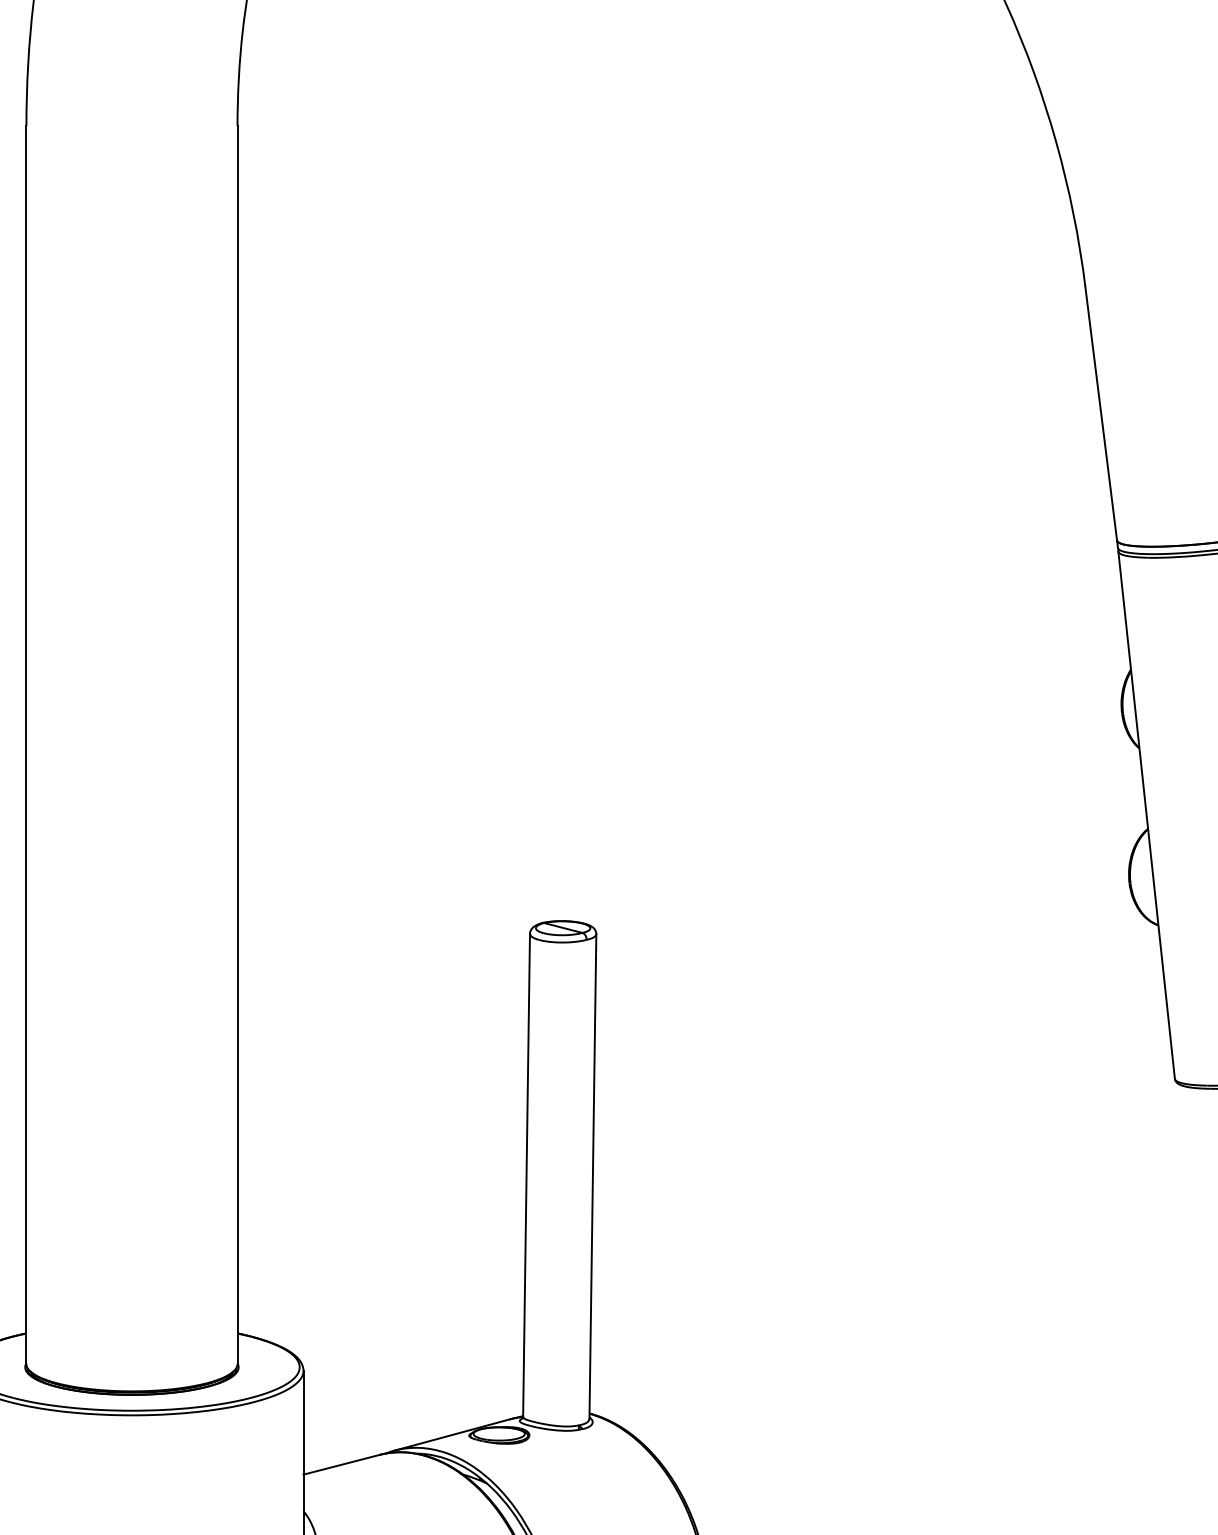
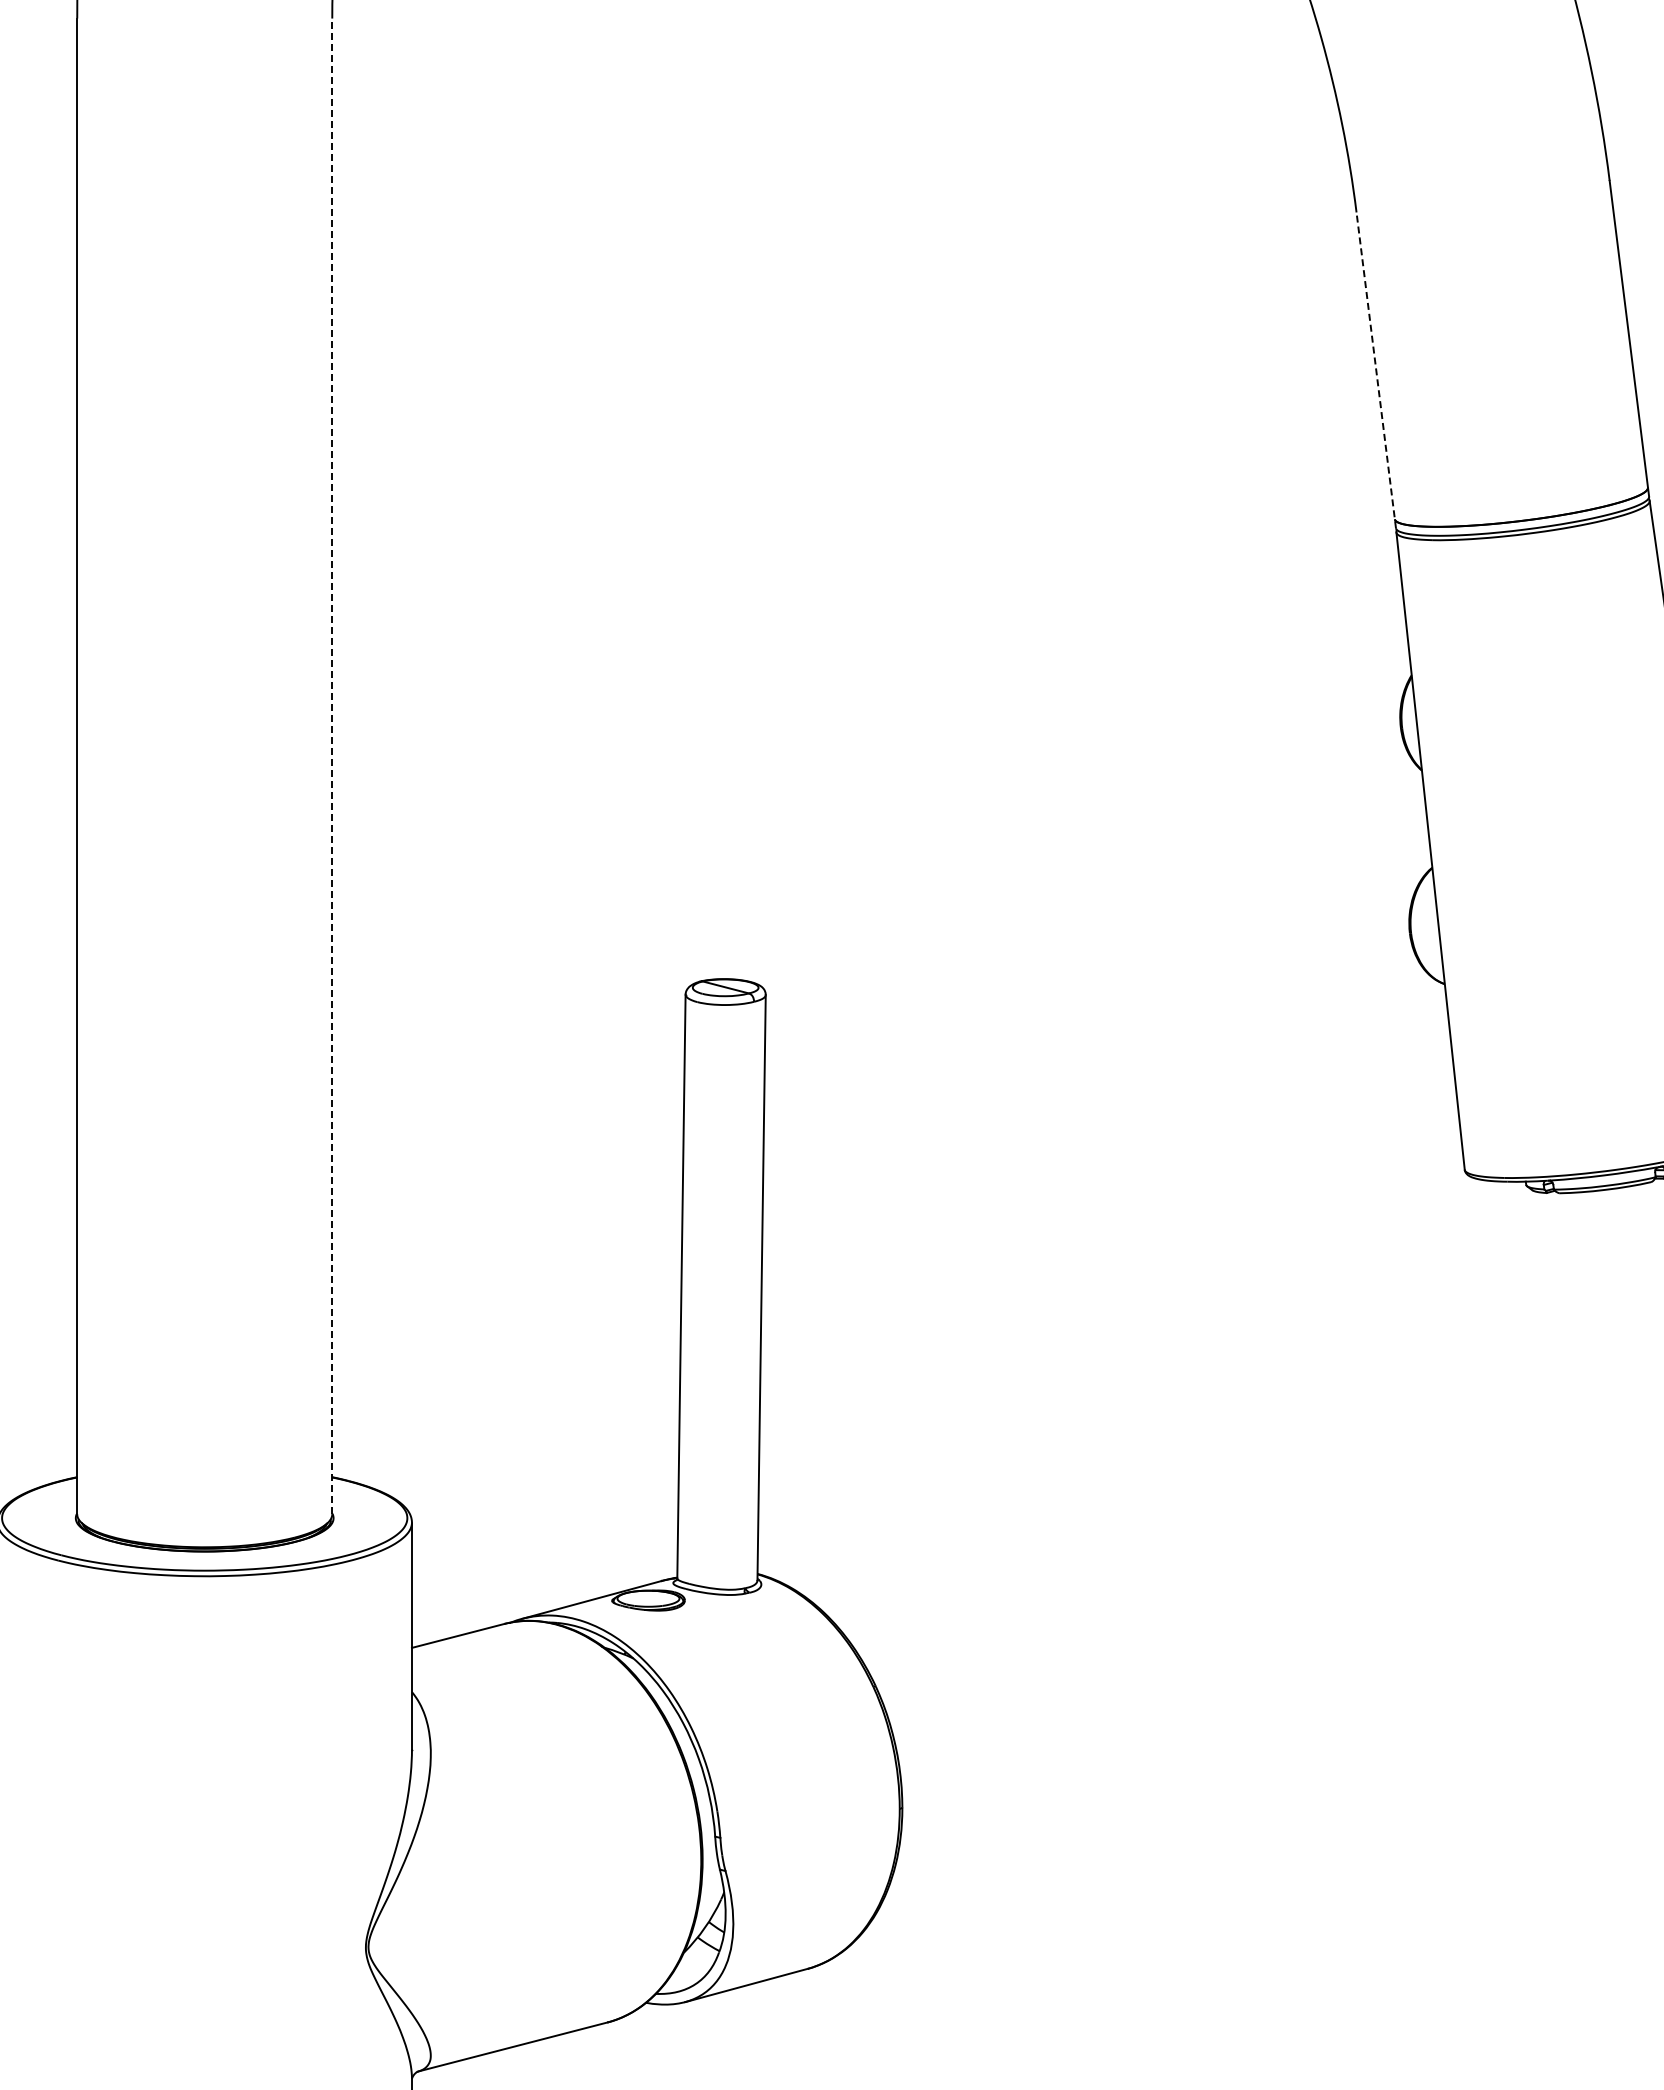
line: (1101, 416) -> (1376, 369), solid -> dashed
line: (237, 745) -> (332, 766), solid -> dashed

